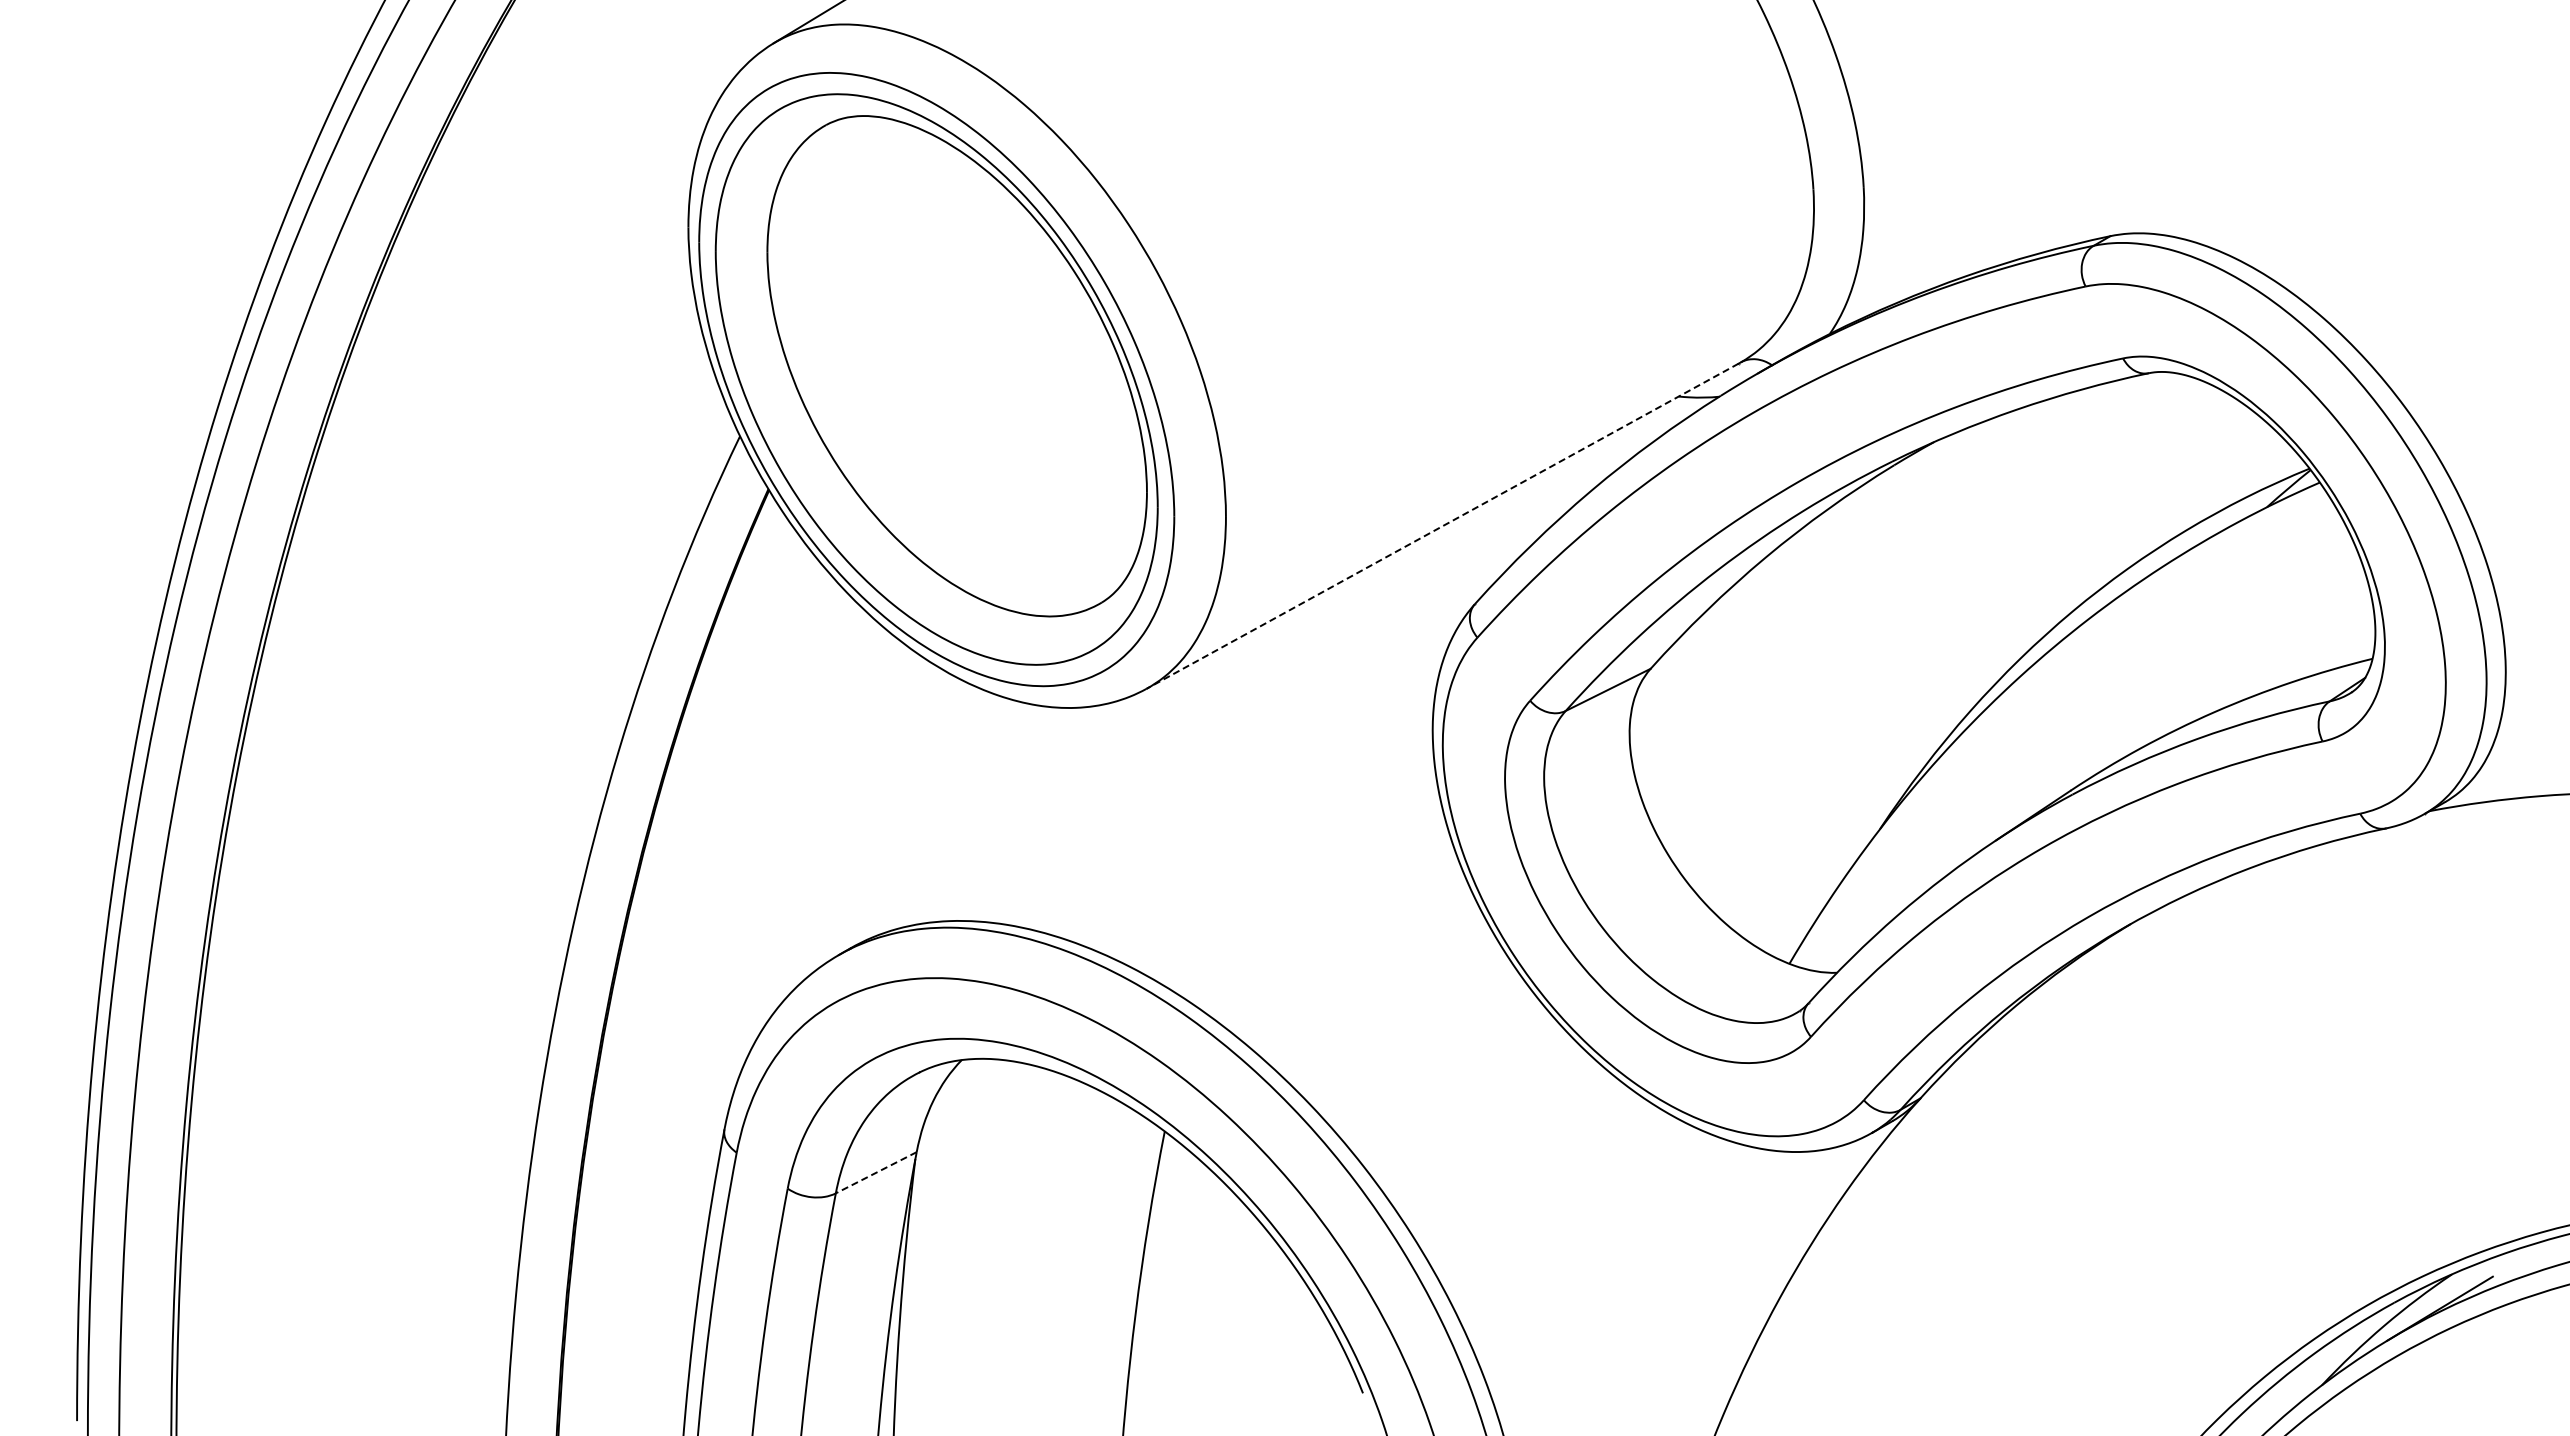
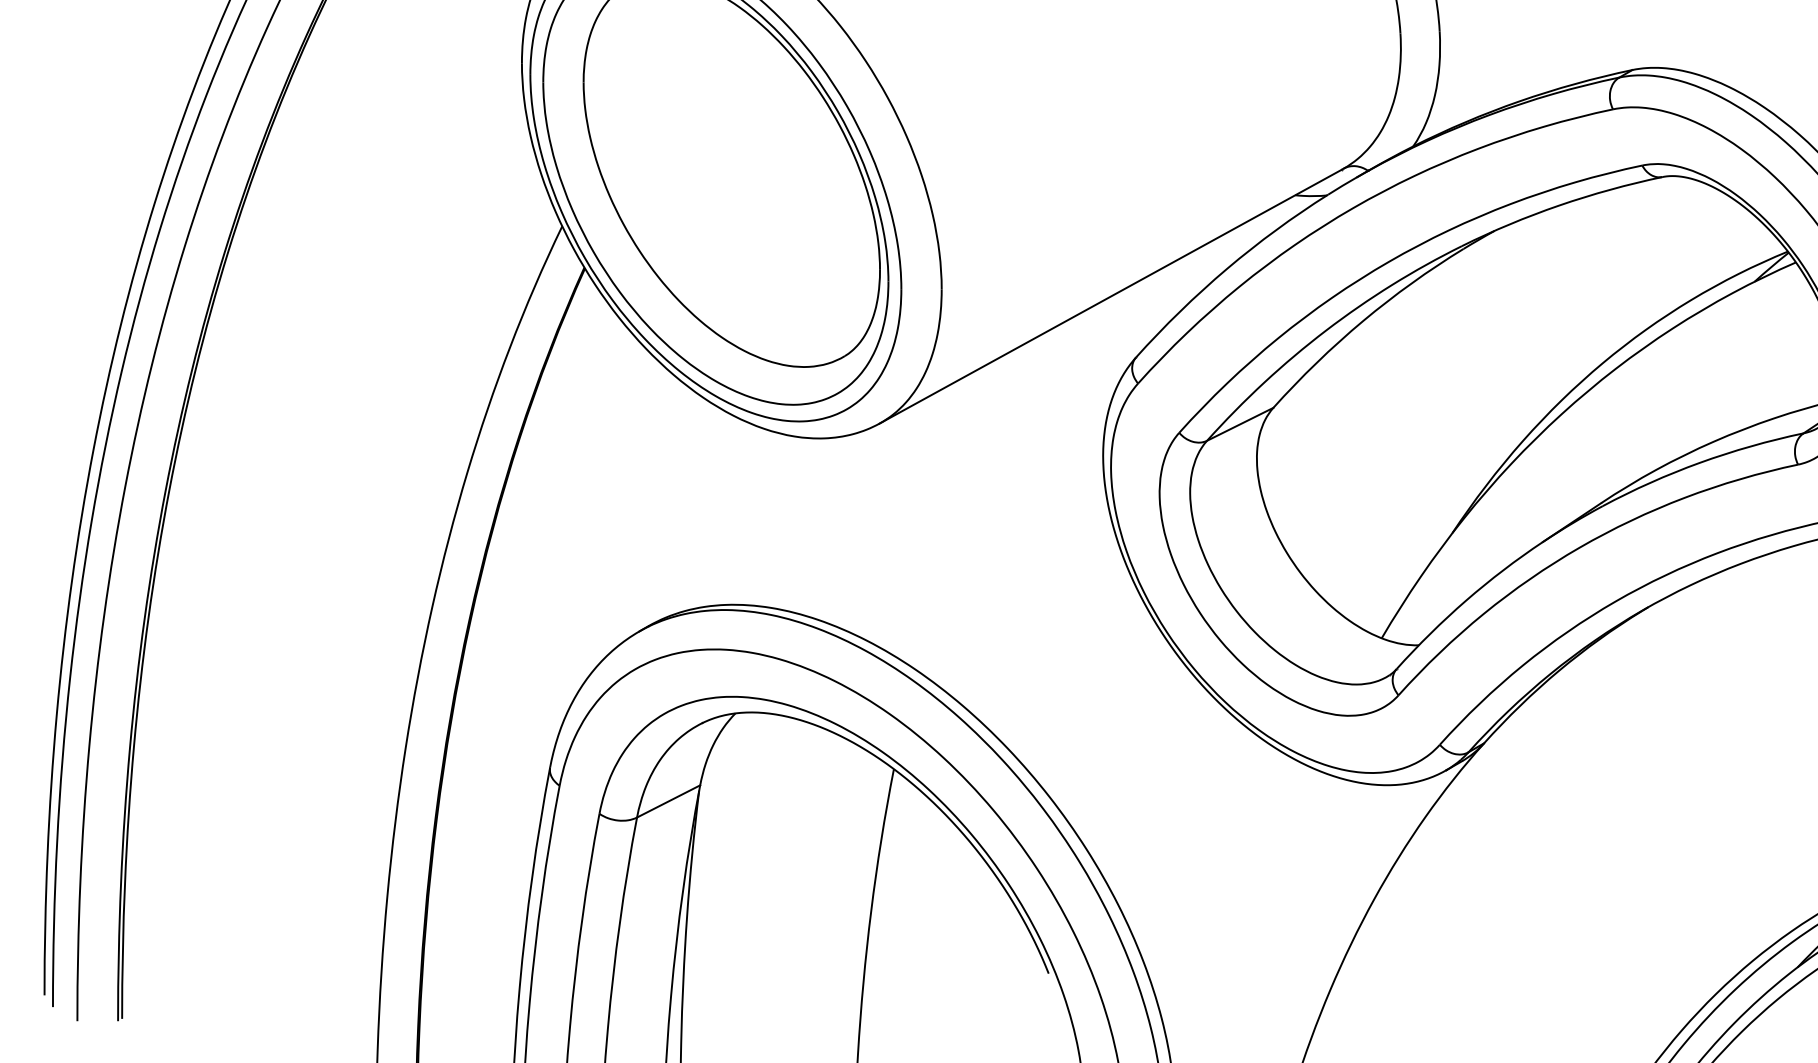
line: (1442, 526) -> (1110, 296), dashed -> solid
line: (875, 1172) -> (668, 801), dashed -> solid

